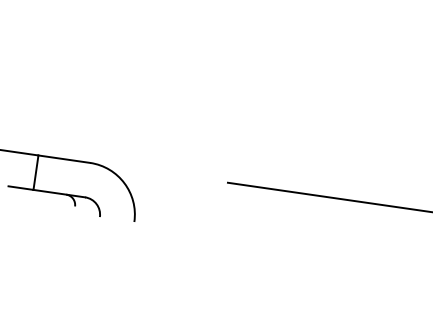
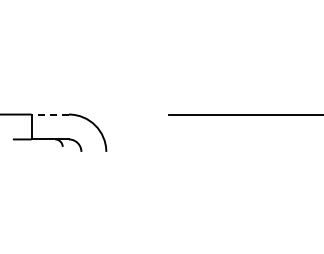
line: (64, 159) -> (50, 114), solid -> dashed

